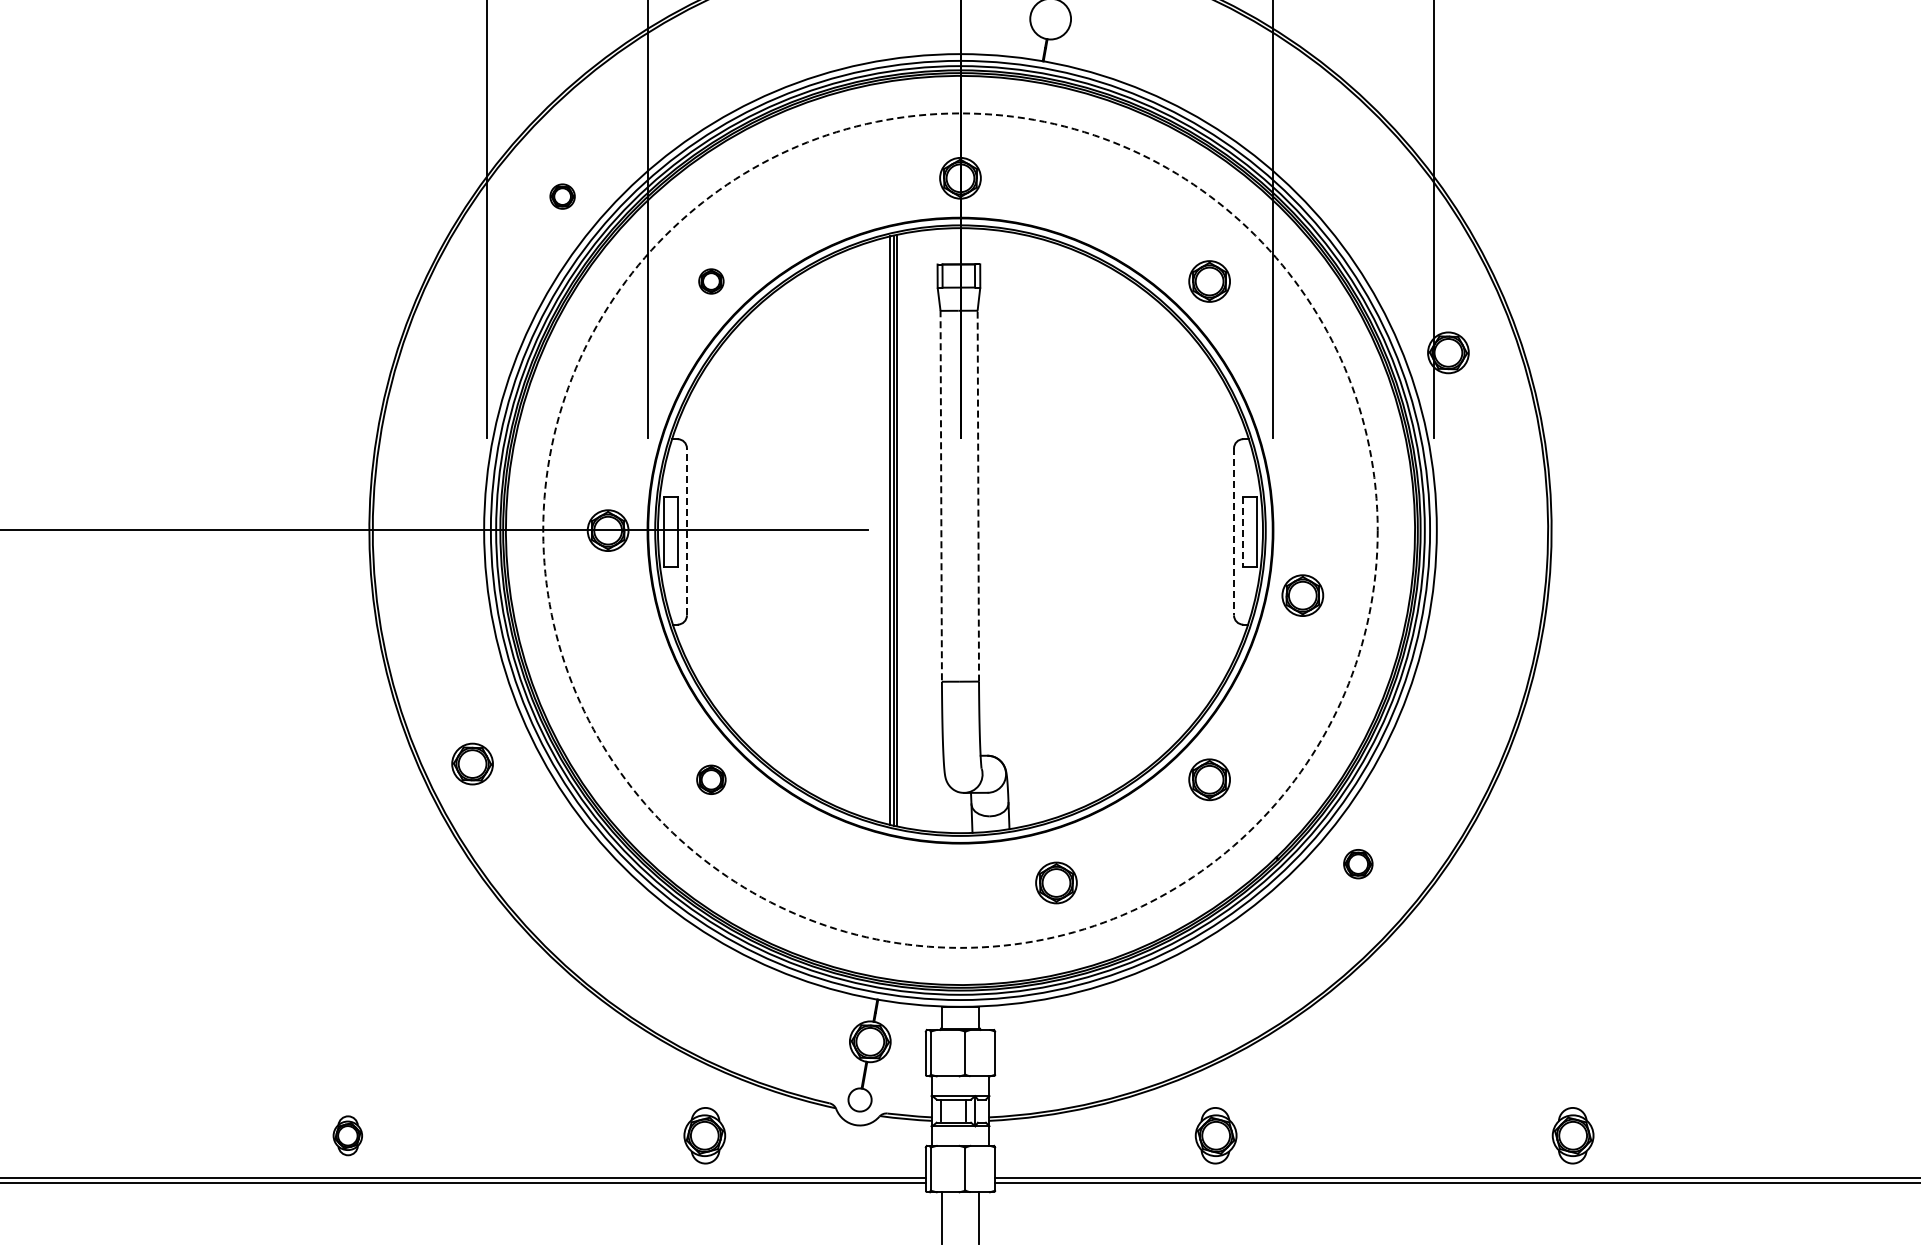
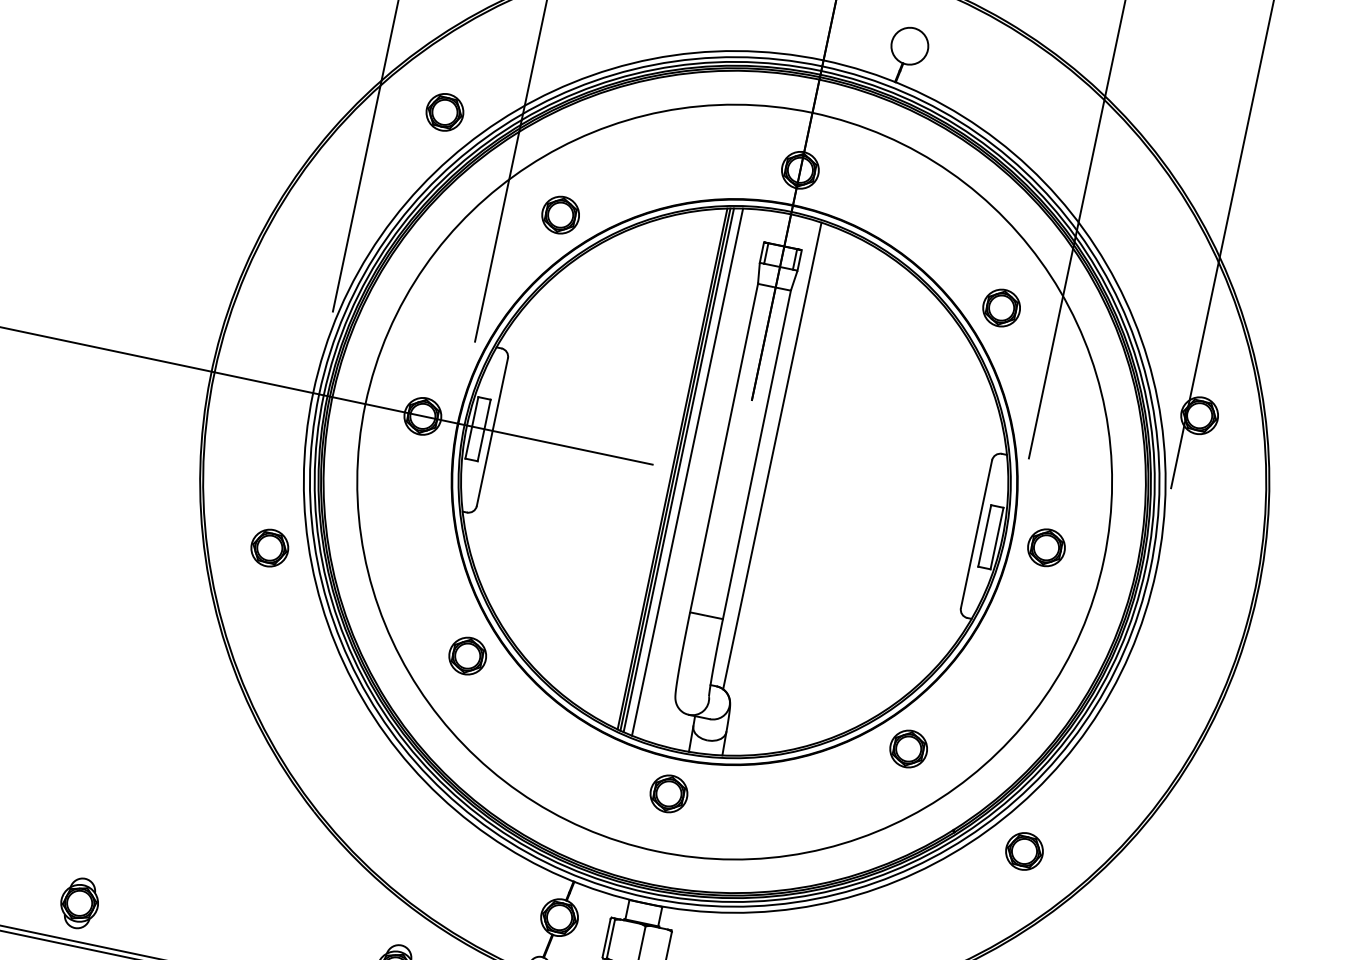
part: (562, 196) -> (444, 112), size x1.67
part: (711, 281) -> (560, 215), size x1.67
line: (995, 493) -> (772, 455), added
line: (941, 496) -> (724, 448), dashed -> solid
line: (978, 496) -> (757, 455), dashed -> solid
line: (907, 530) -> (687, 472), added
circle: (960, 530) -> (734, 481), dashed -> solid
line: (686, 531) -> (492, 431), dashed -> solid
line: (1243, 531) -> (984, 535), dashed -> solid
line: (1234, 532) -> (976, 534), dashed -> solid
part: (1302, 595) -> (1046, 547), moved
part: (472, 763) -> (269, 547), moved
part: (711, 779) -> (467, 655), size x1.43
part: (1358, 863) -> (1024, 850), size x1.43
part: (1056, 882) -> (669, 793), moved
part: (347, 1135) -> (79, 903), size x1.43

